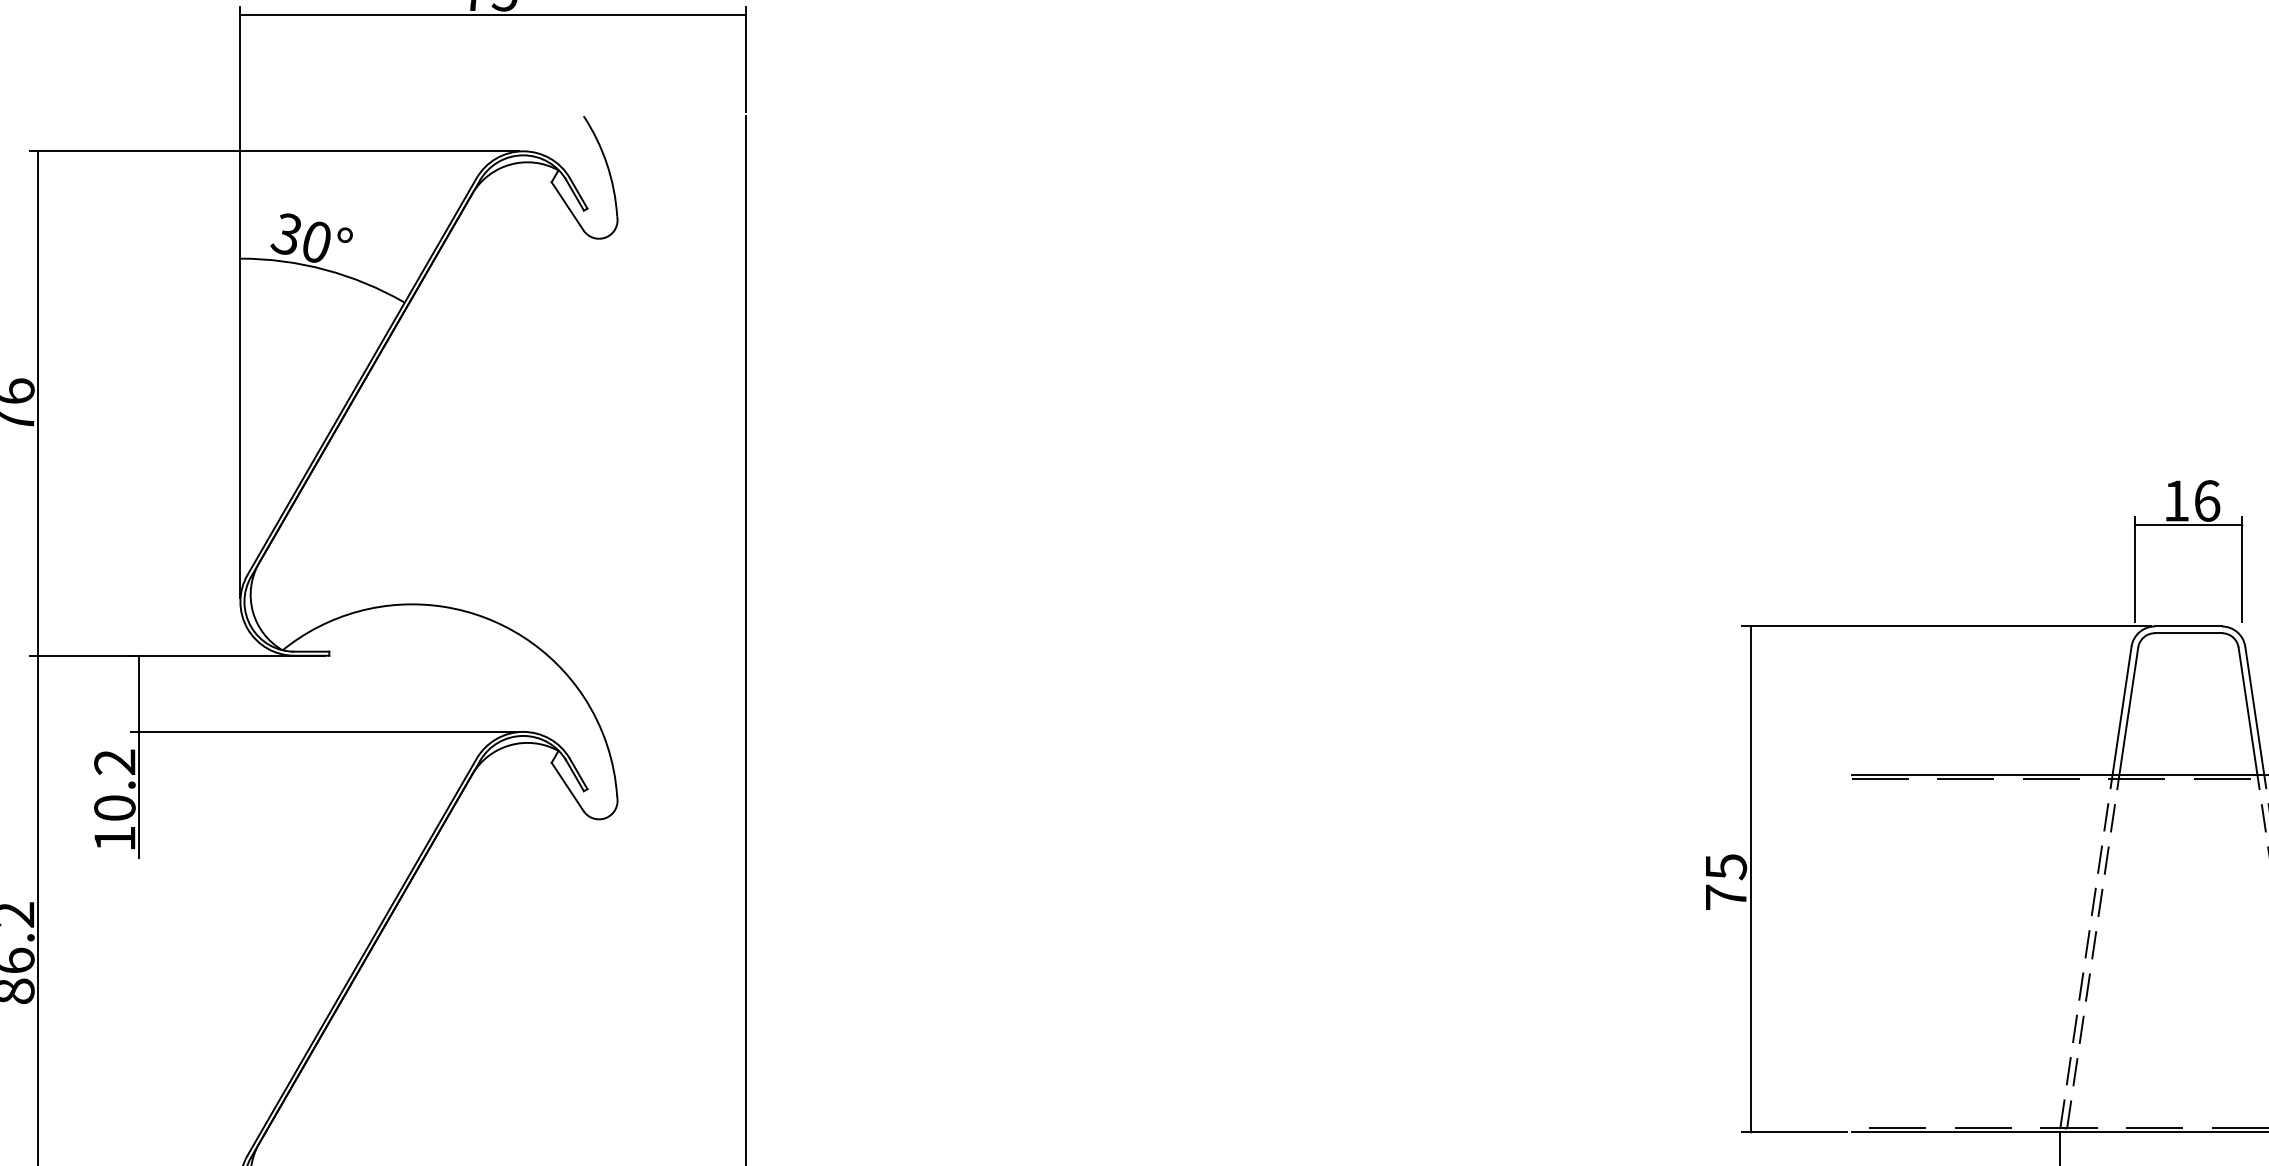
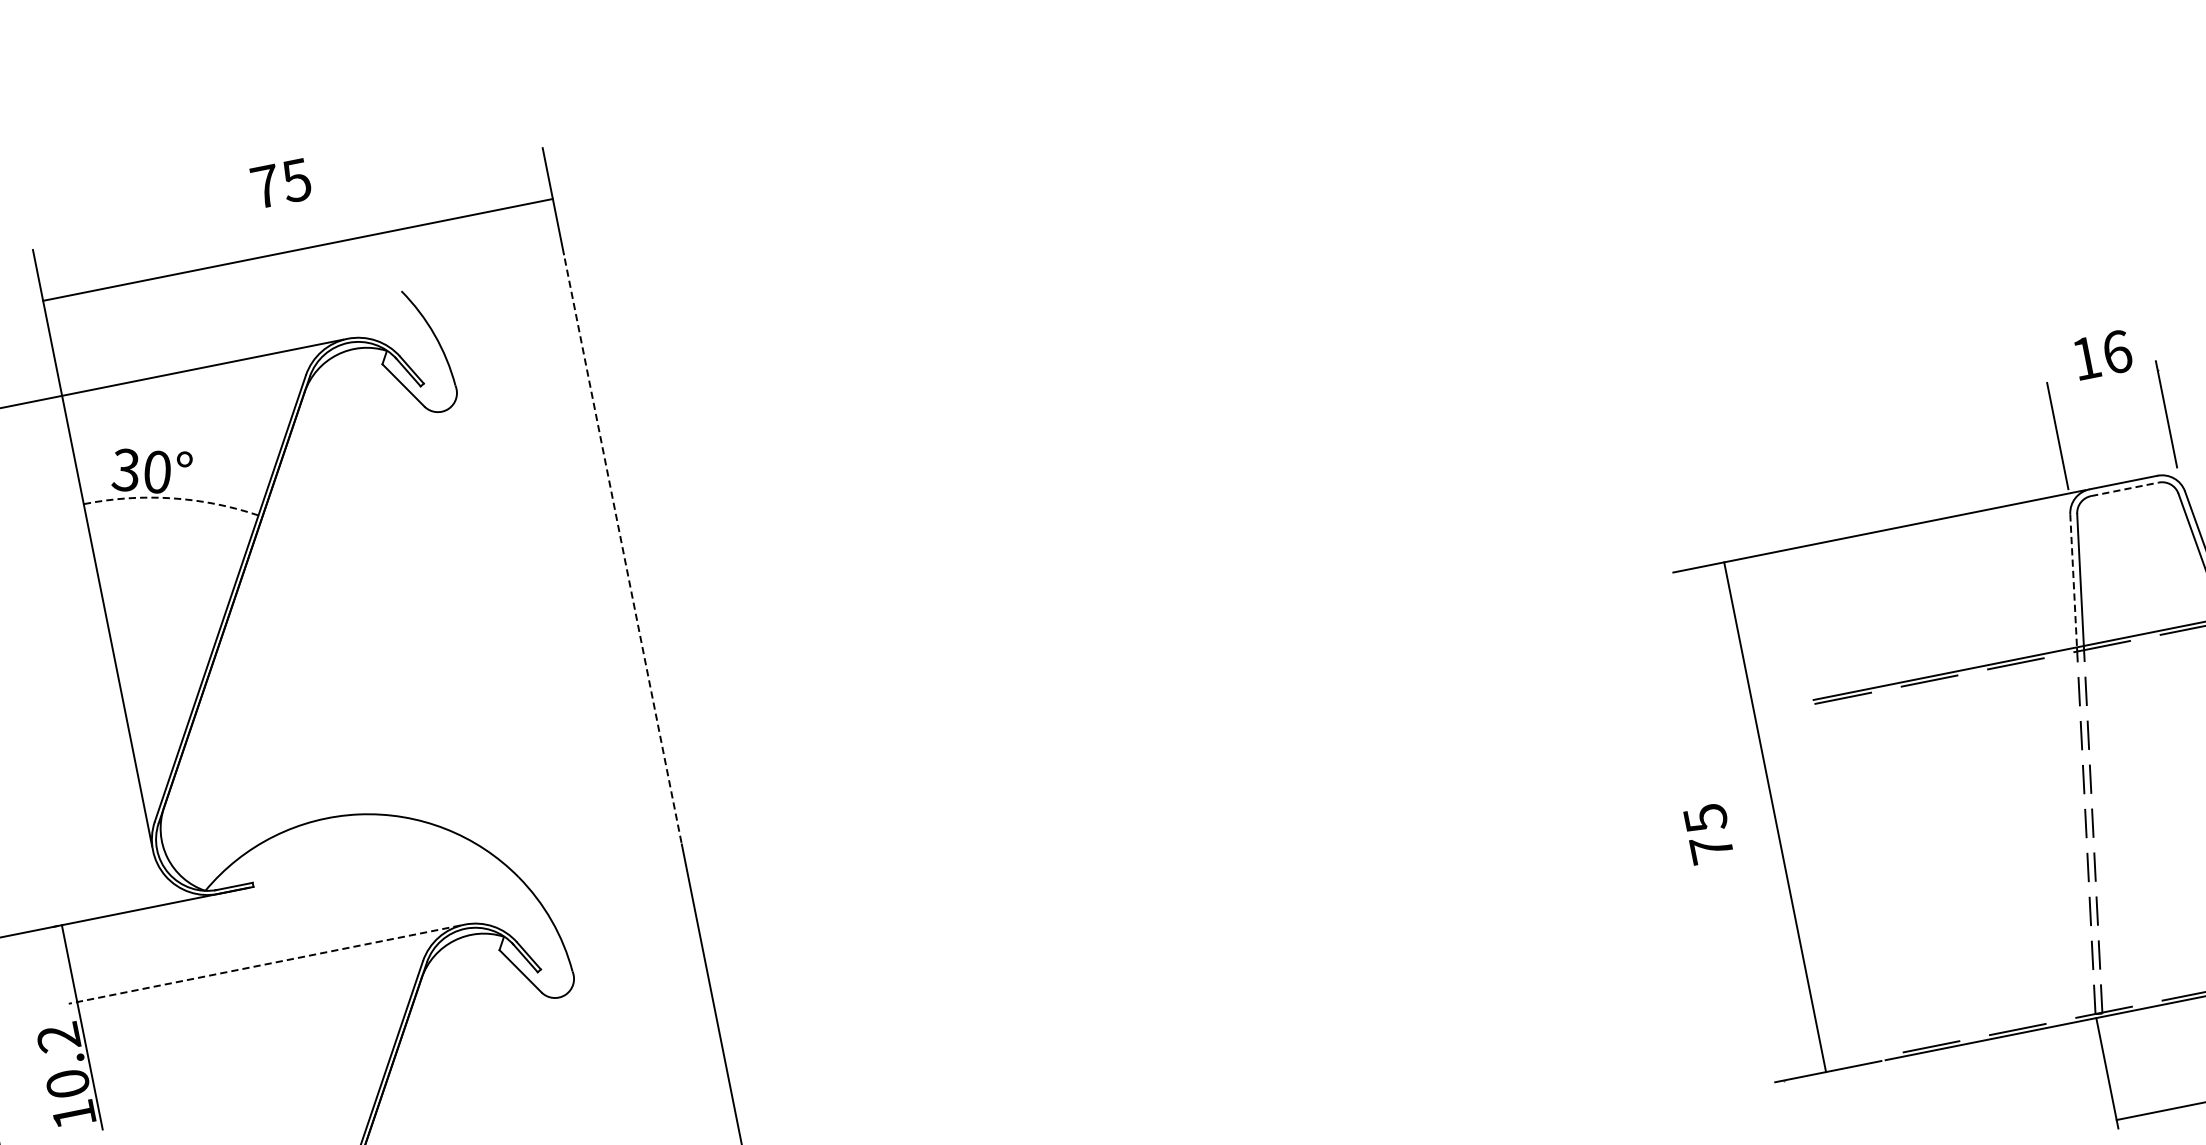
line: (492, 15) -> (297, 250), moved
arc: (325, 269) -> (171, 497), solid -> dashed
line: (745, 406) -> (623, 551), solid -> dashed
line: (2188, 525) -> (2103, 380), removed
line: (2188, 633) -> (2125, 489), solid -> dashed
line: (2122, 710) -> (2074, 580), solid -> dashed
line: (324, 731) -> (263, 964), solid -> dashed
line: (1750, 878) -> (1774, 816), moved

